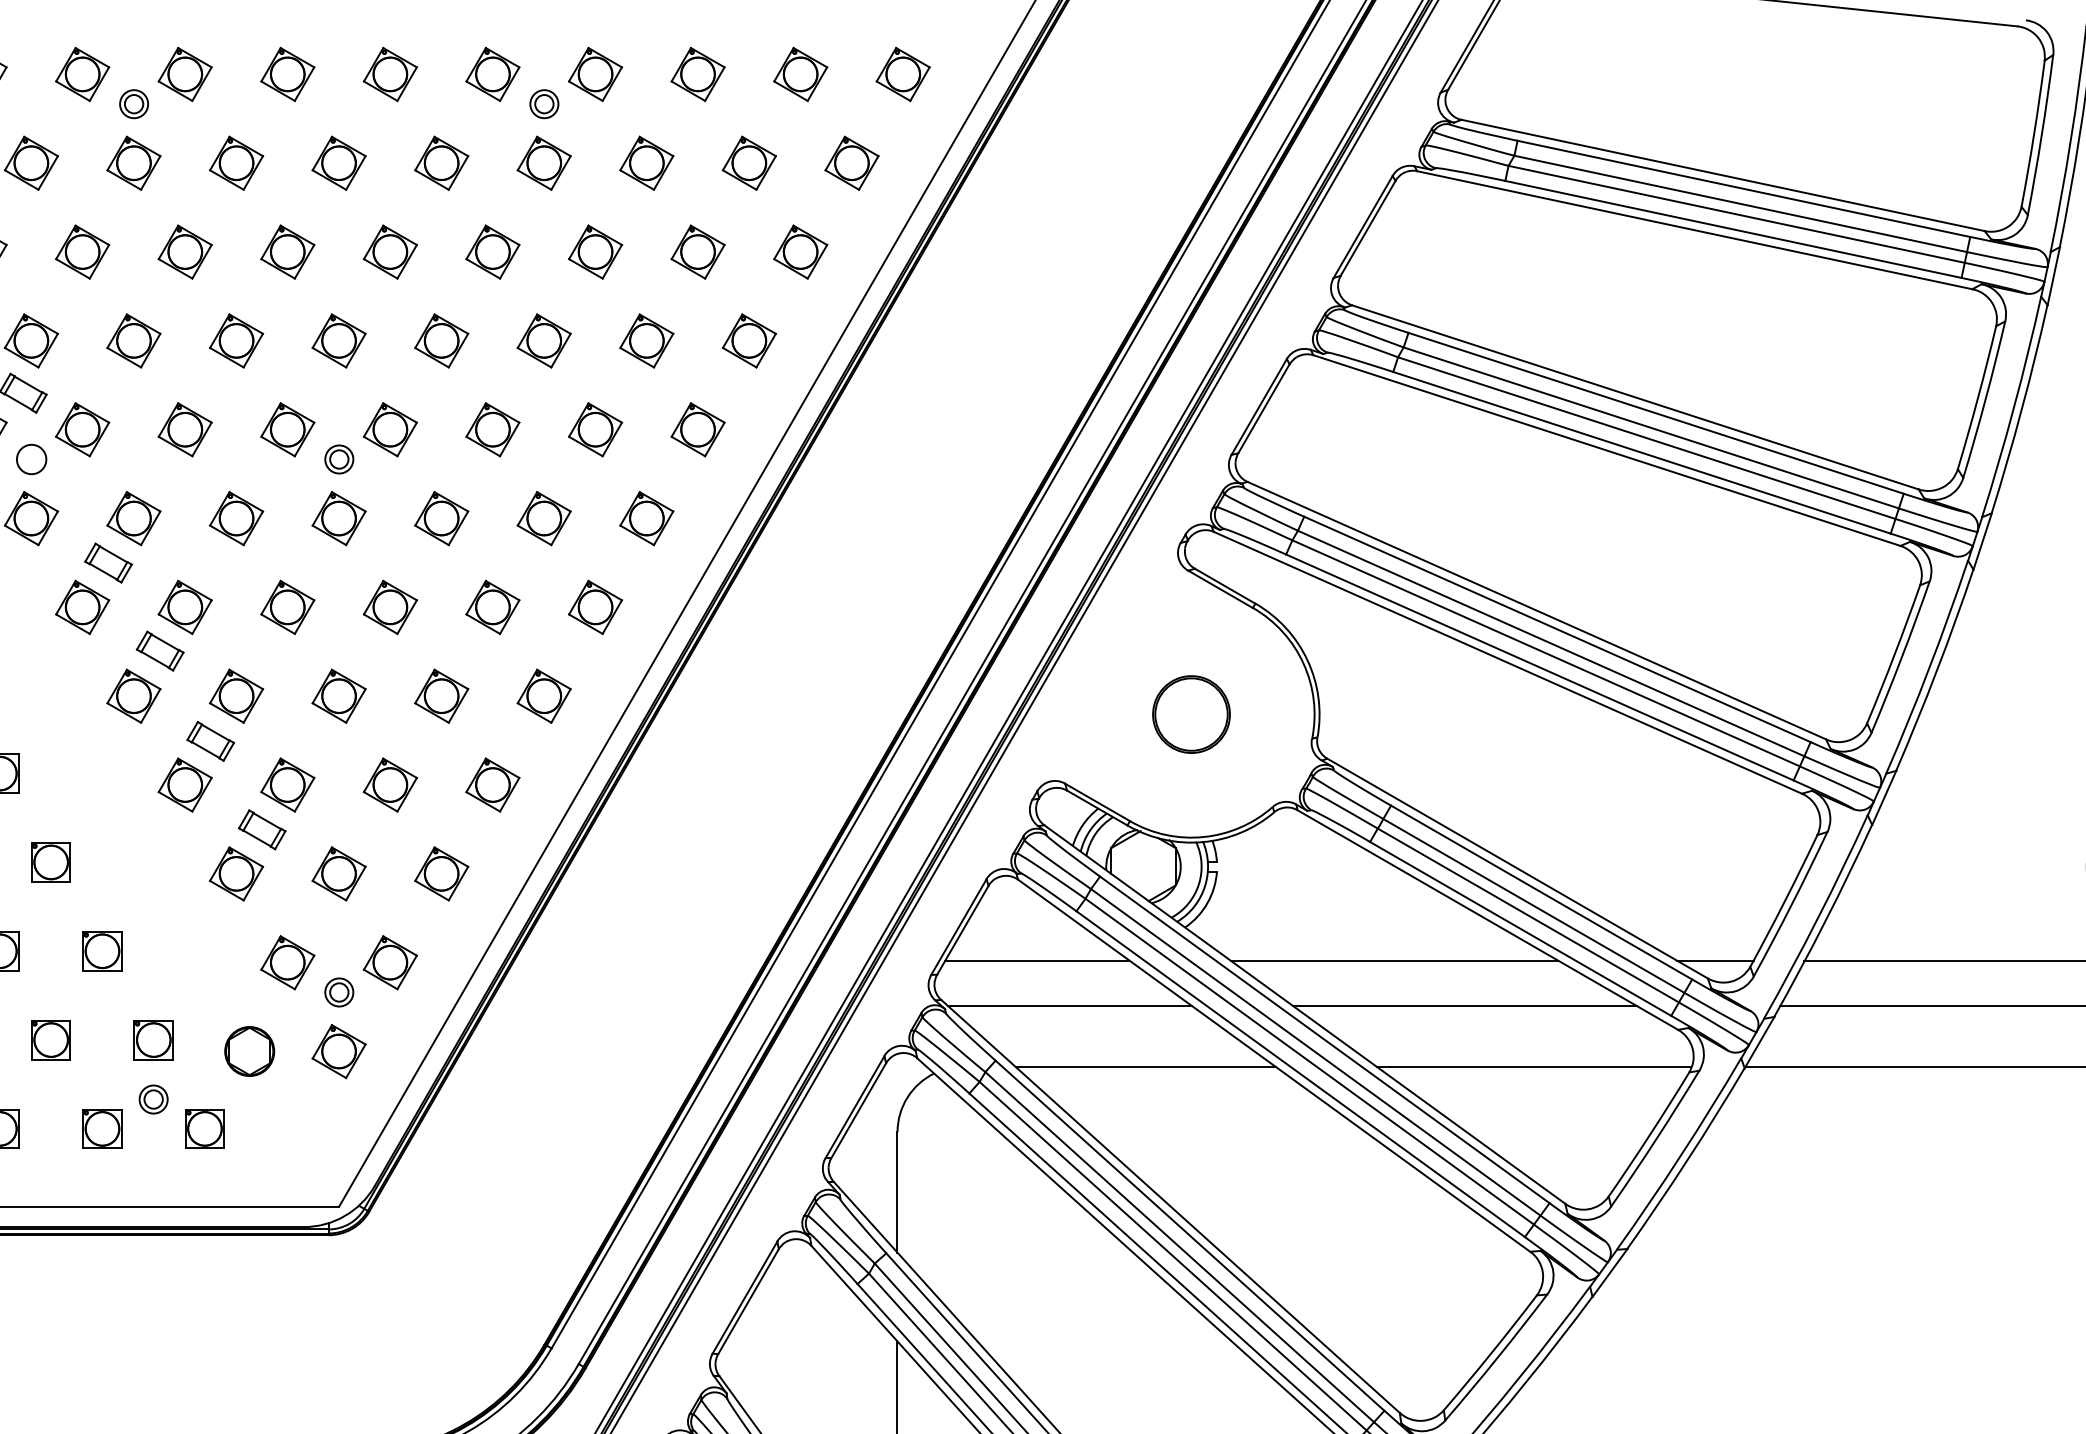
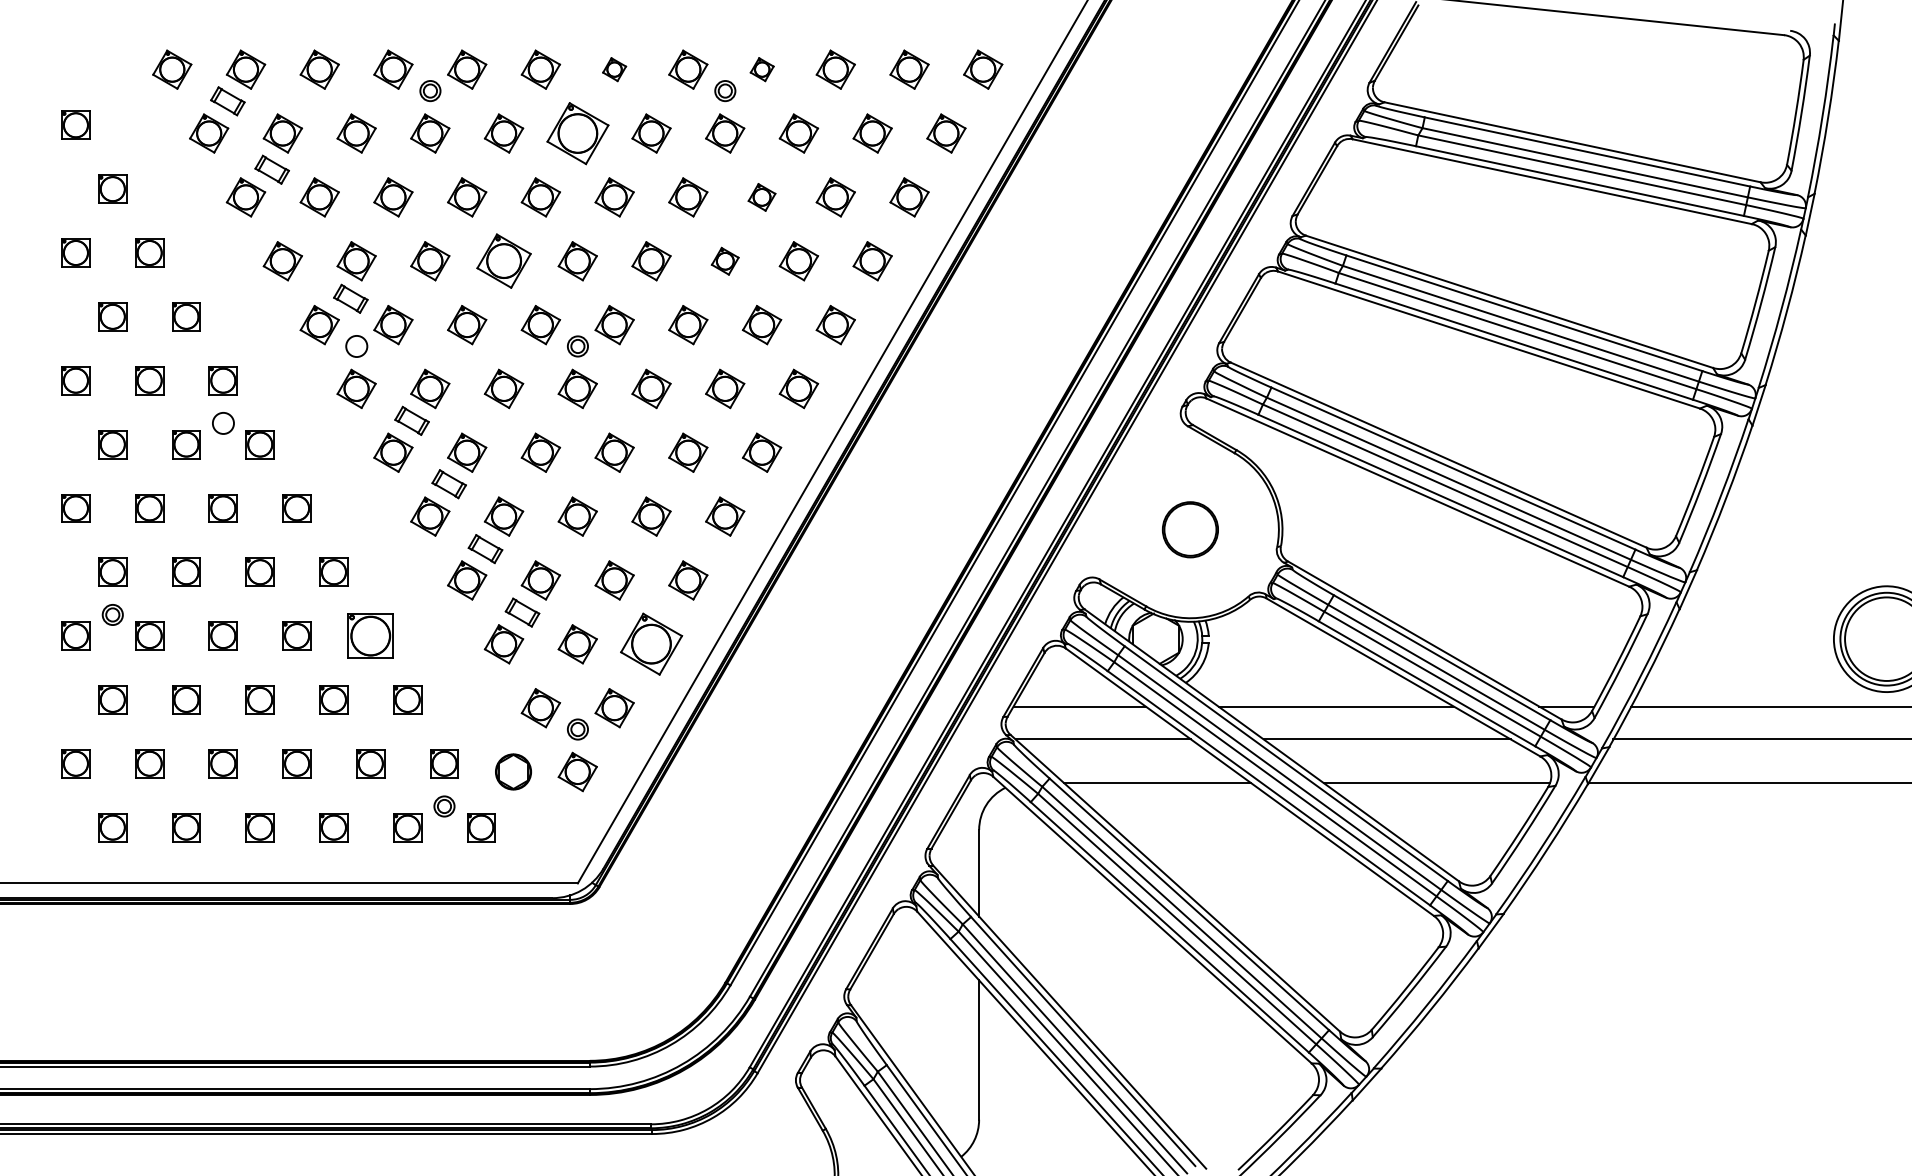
part: (390, 74) -> (614, 69), size x0.6
part: (596, 74) -> (762, 69), size x0.6
part: (338, 163) -> (577, 133), size x1.6
part: (594, 252) -> (761, 197), size x0.7
part: (235, 341) -> (503, 261), size x1.4
part: (544, 341) -> (725, 261), size x0.7
part: (50, 861) -> (370, 635), size x1.6
part: (441, 874) -> (651, 644), size x1.6

